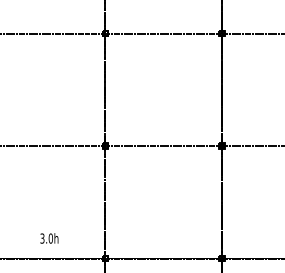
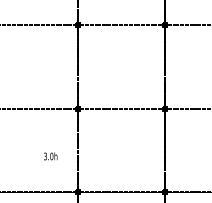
text: (49, 238) -> (50, 156), moved

